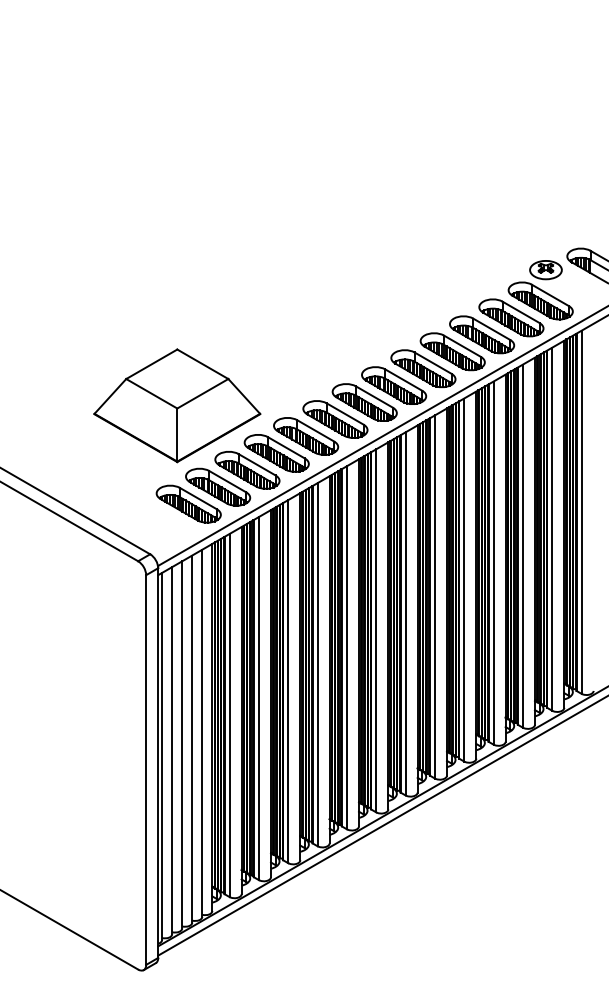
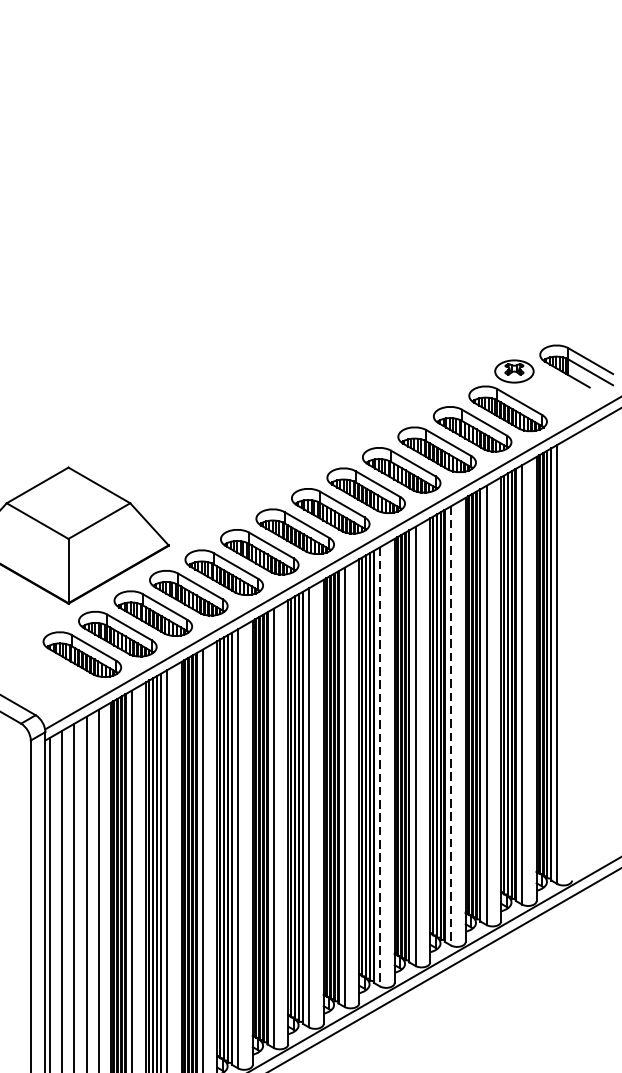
line: (493, 563) -> (450, 726), solid -> dashed
line: (434, 596) -> (379, 766), solid -> dashed

